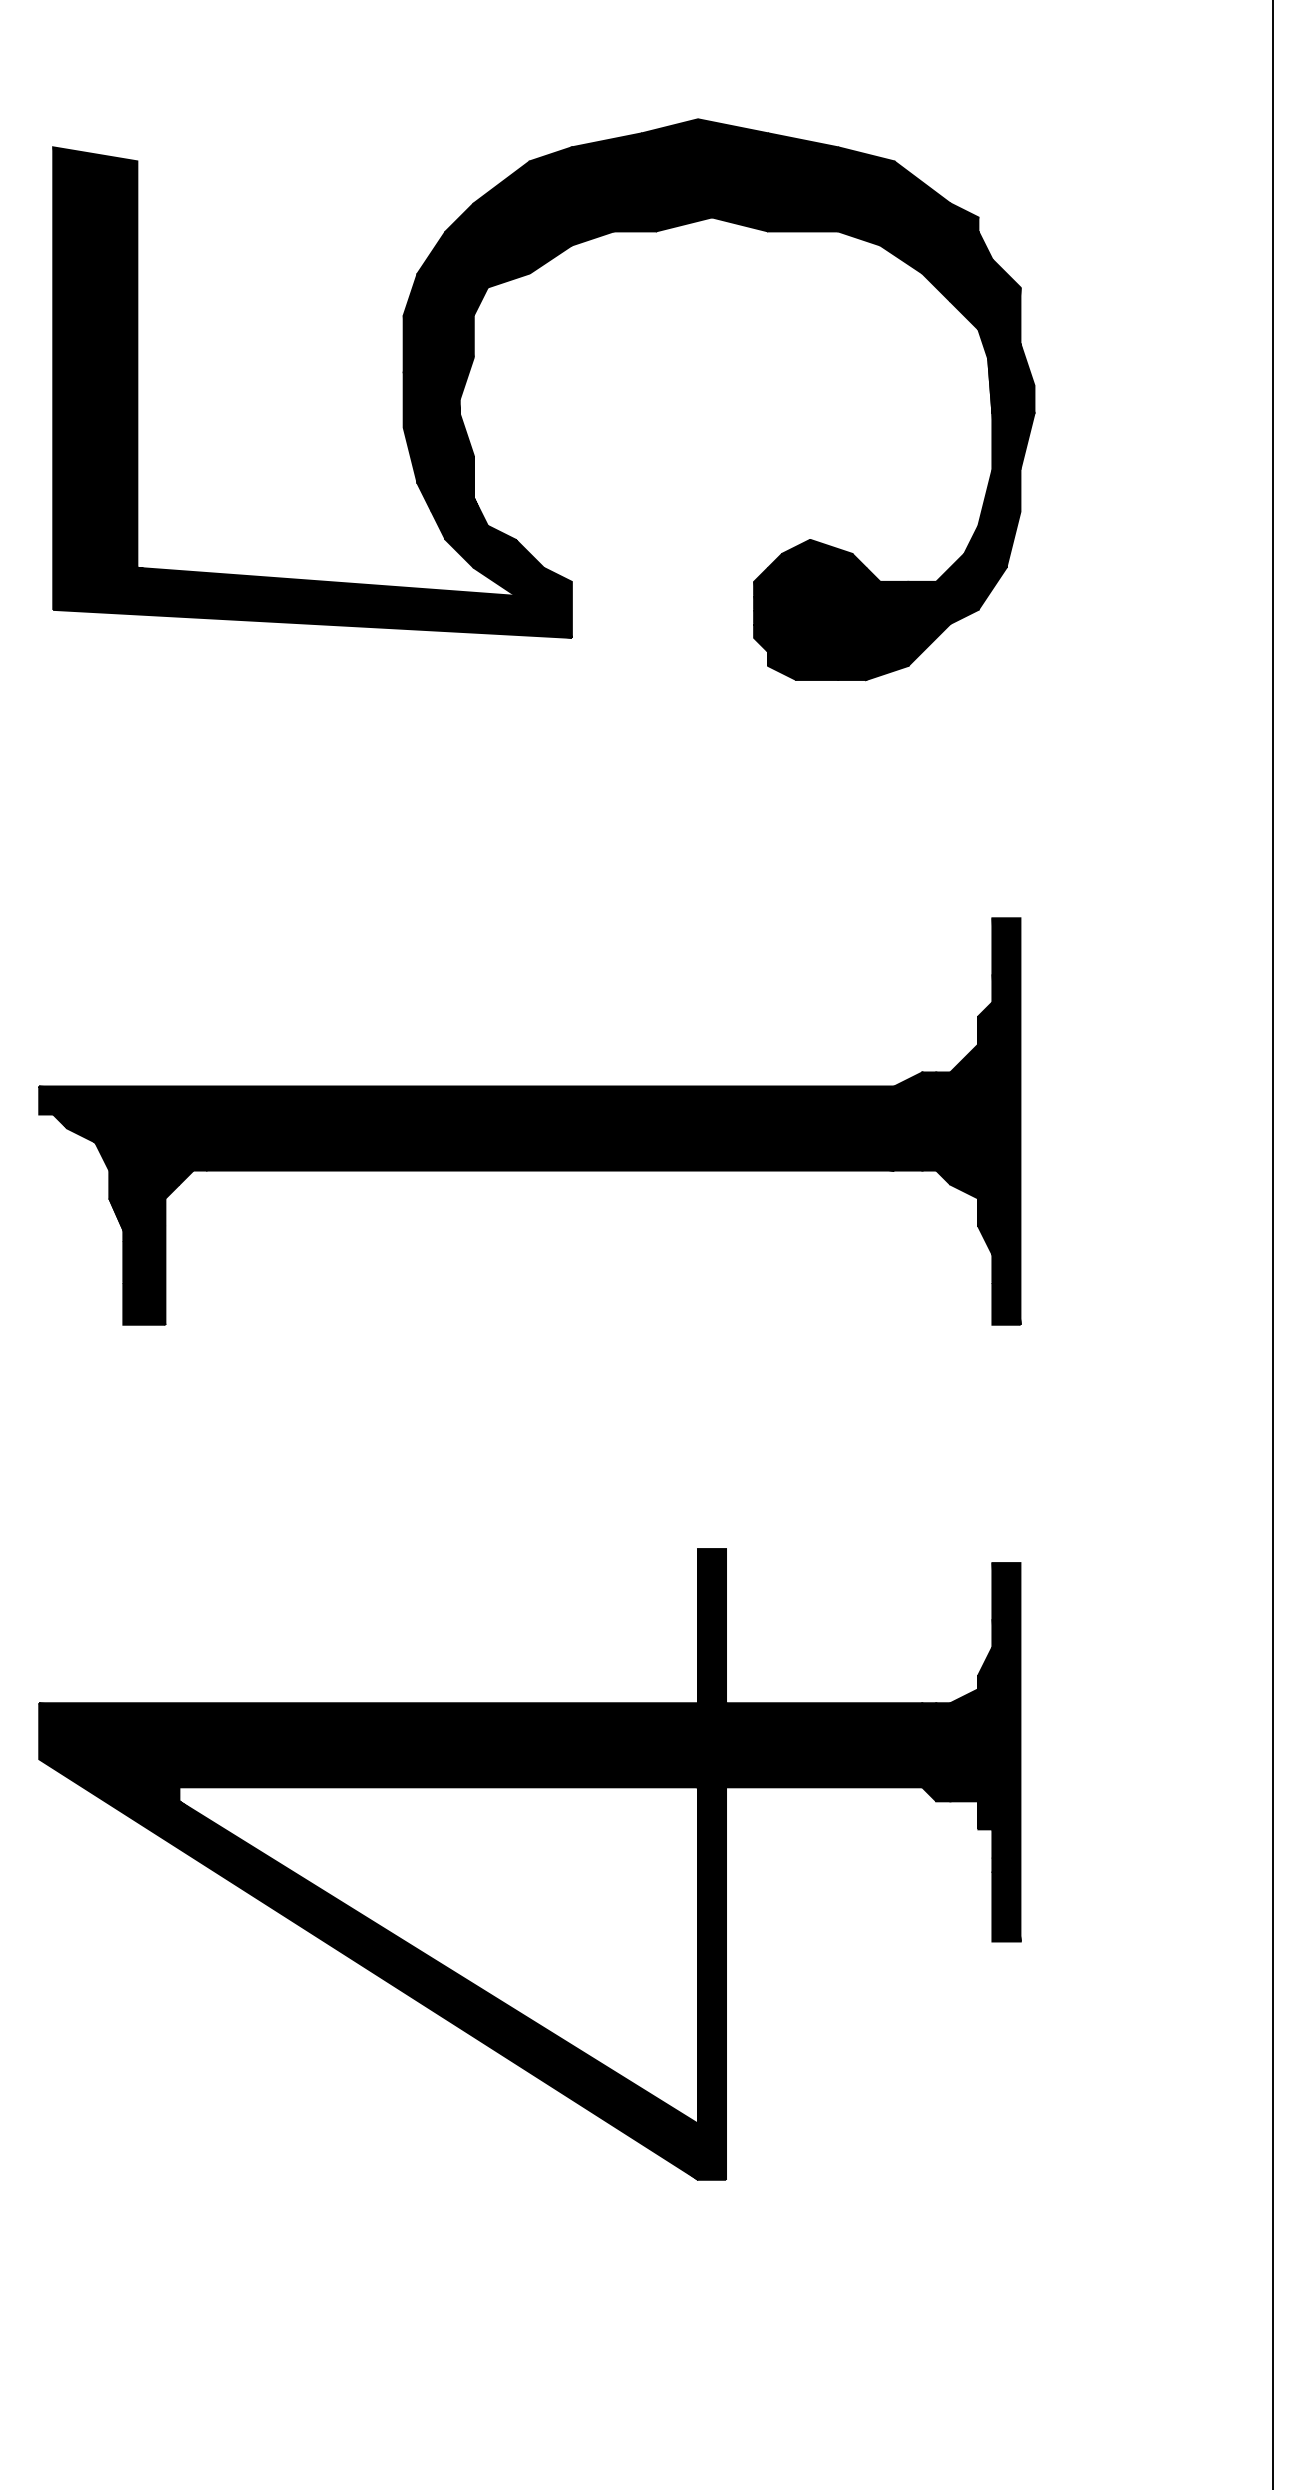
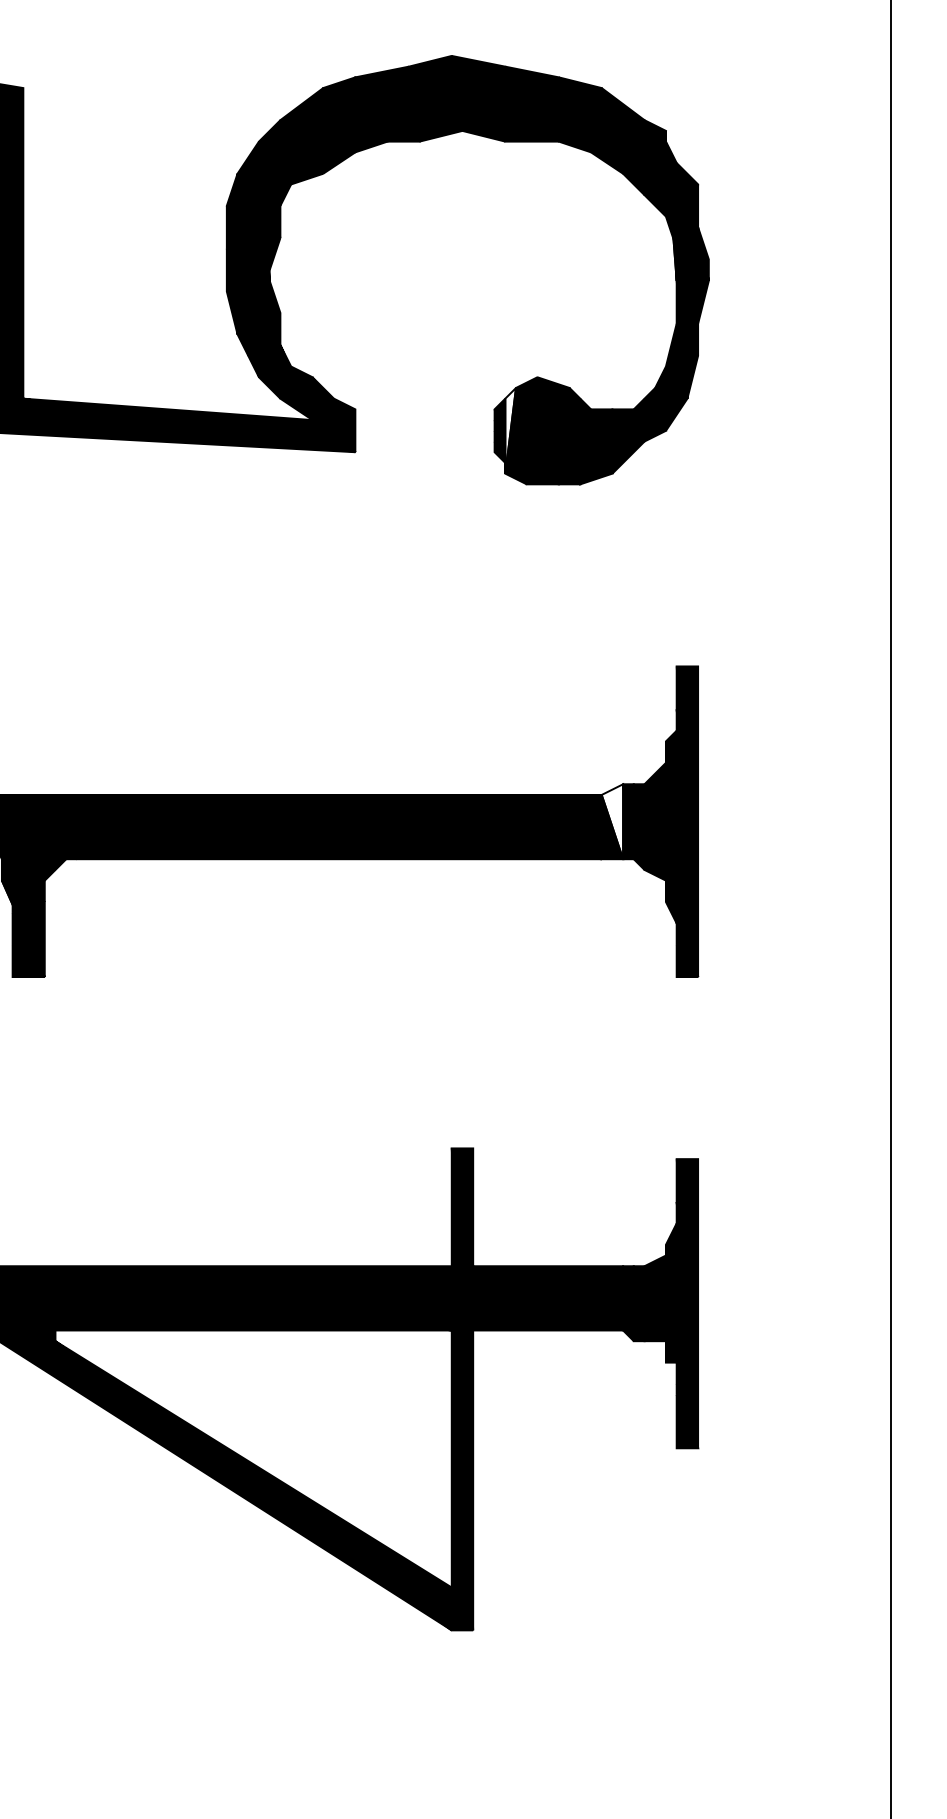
fill: (775, 609) -> (510, 430), removed
fill: (908, 1121) -> (612, 821), removed

